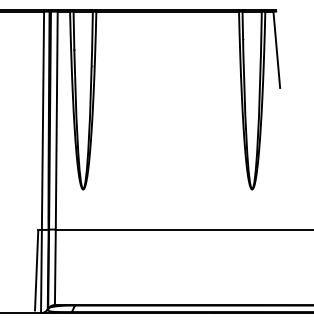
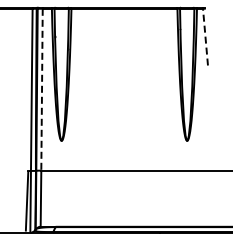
line: (276, 48) -> (205, 36), solid -> dashed
line: (57, 120) -> (42, 89), solid -> dashed

